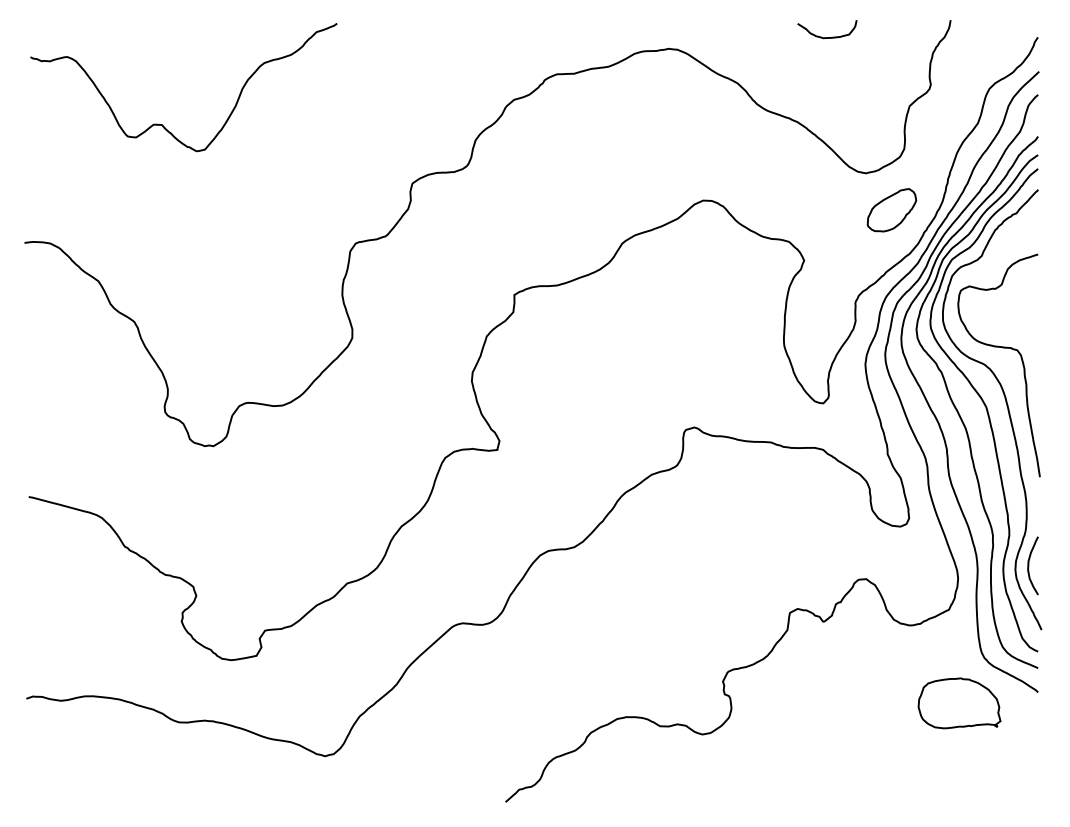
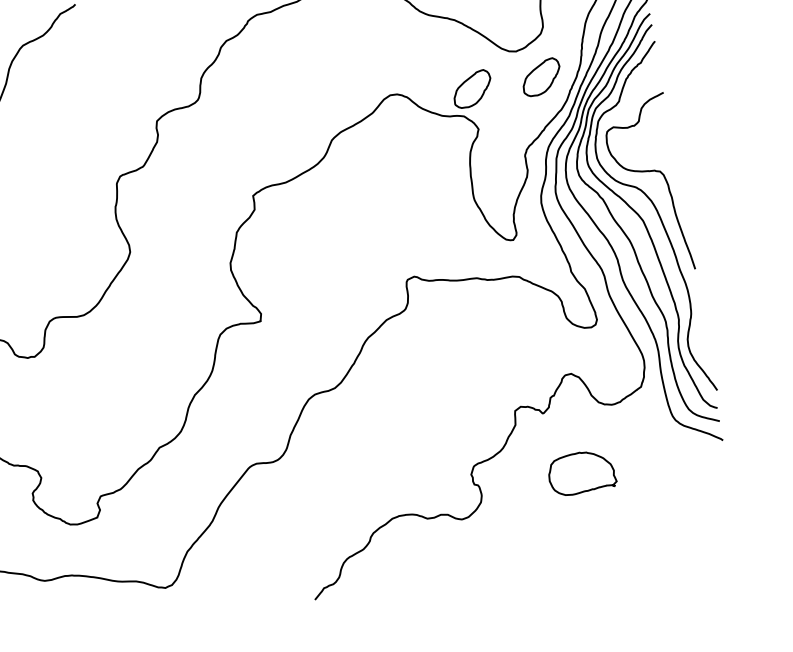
part: (804, 210) -> (472, 89), added
curve: (1029, 565) -> (698, 340), removed
part: (959, 703) -> (581, 472), moved

